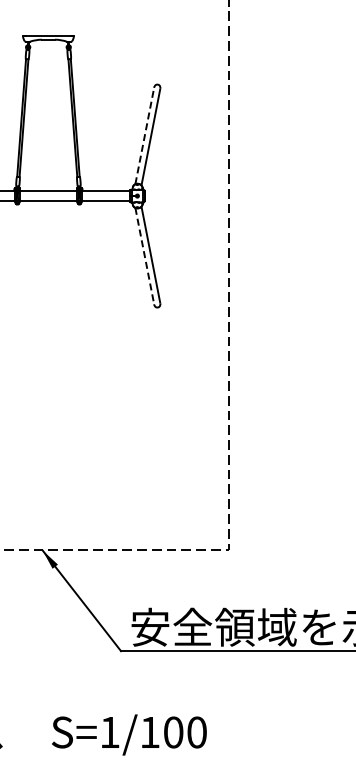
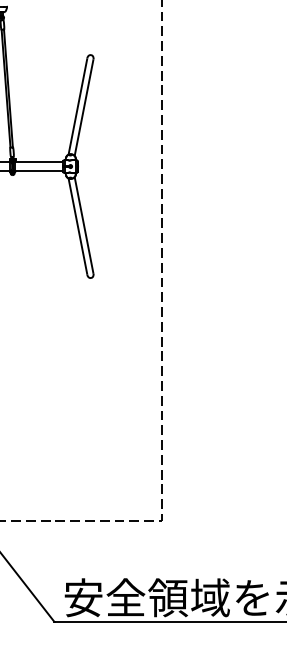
line: (144, 135) -> (77, 105), dashed -> solid
line: (144, 256) -> (77, 226), dashed -> solid

